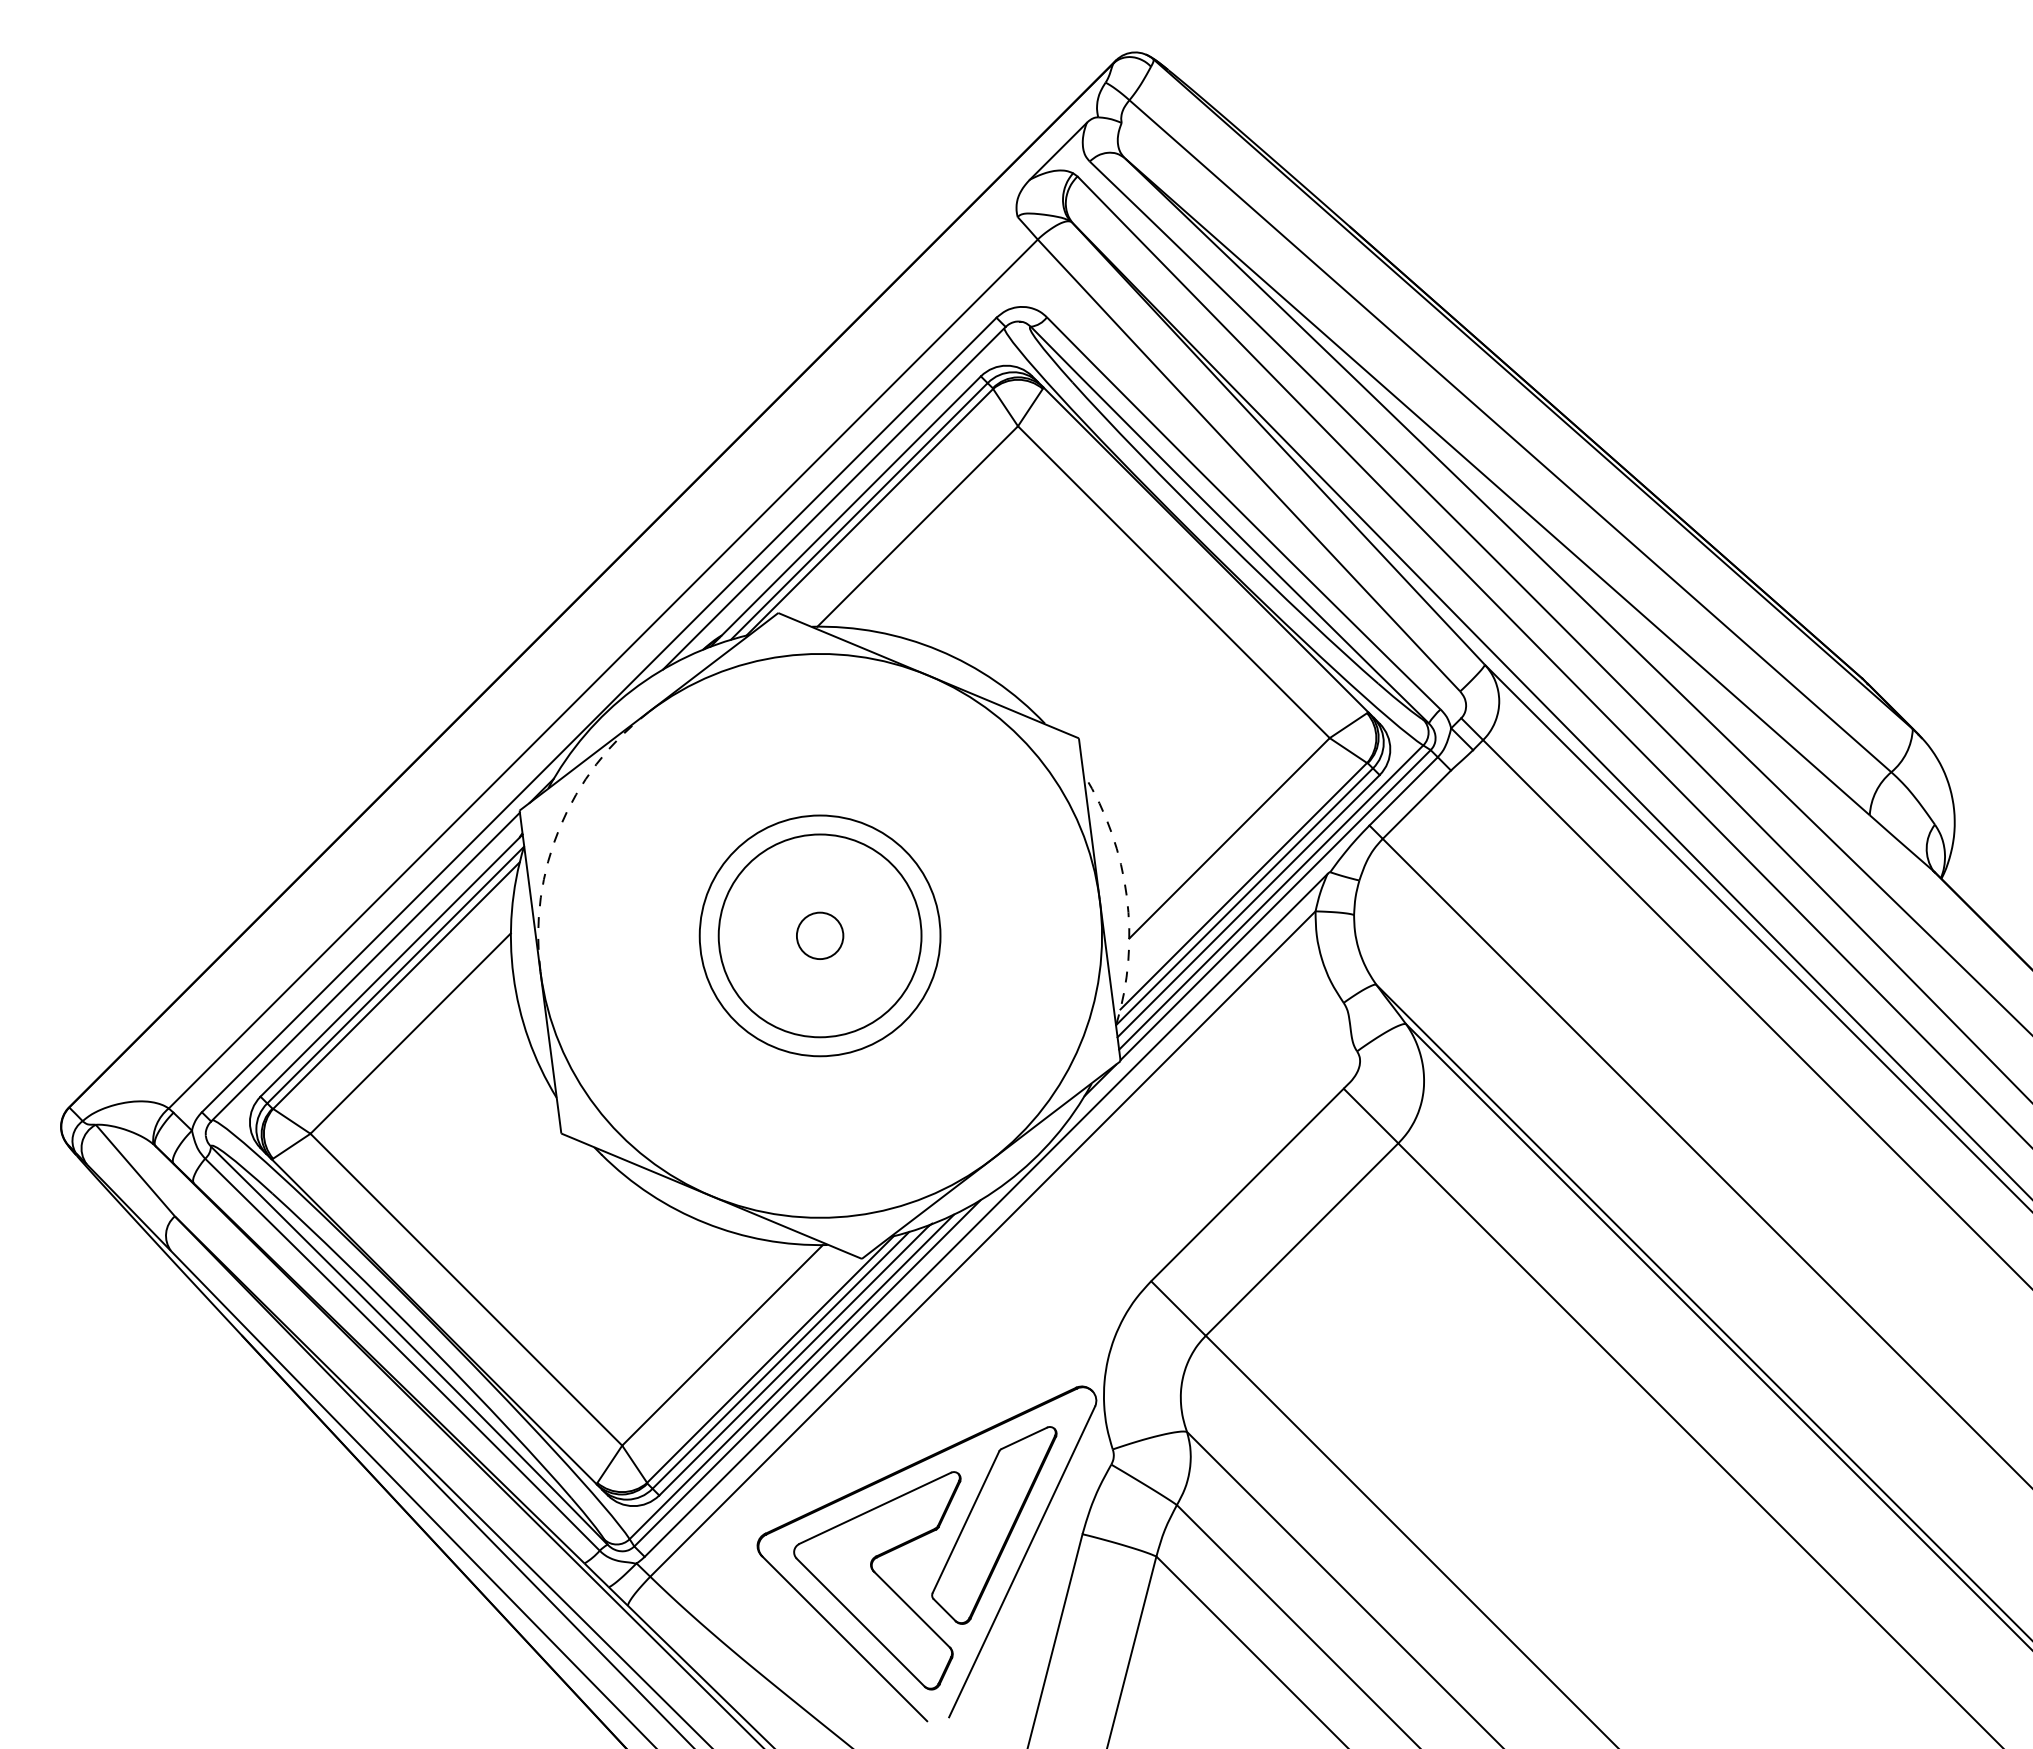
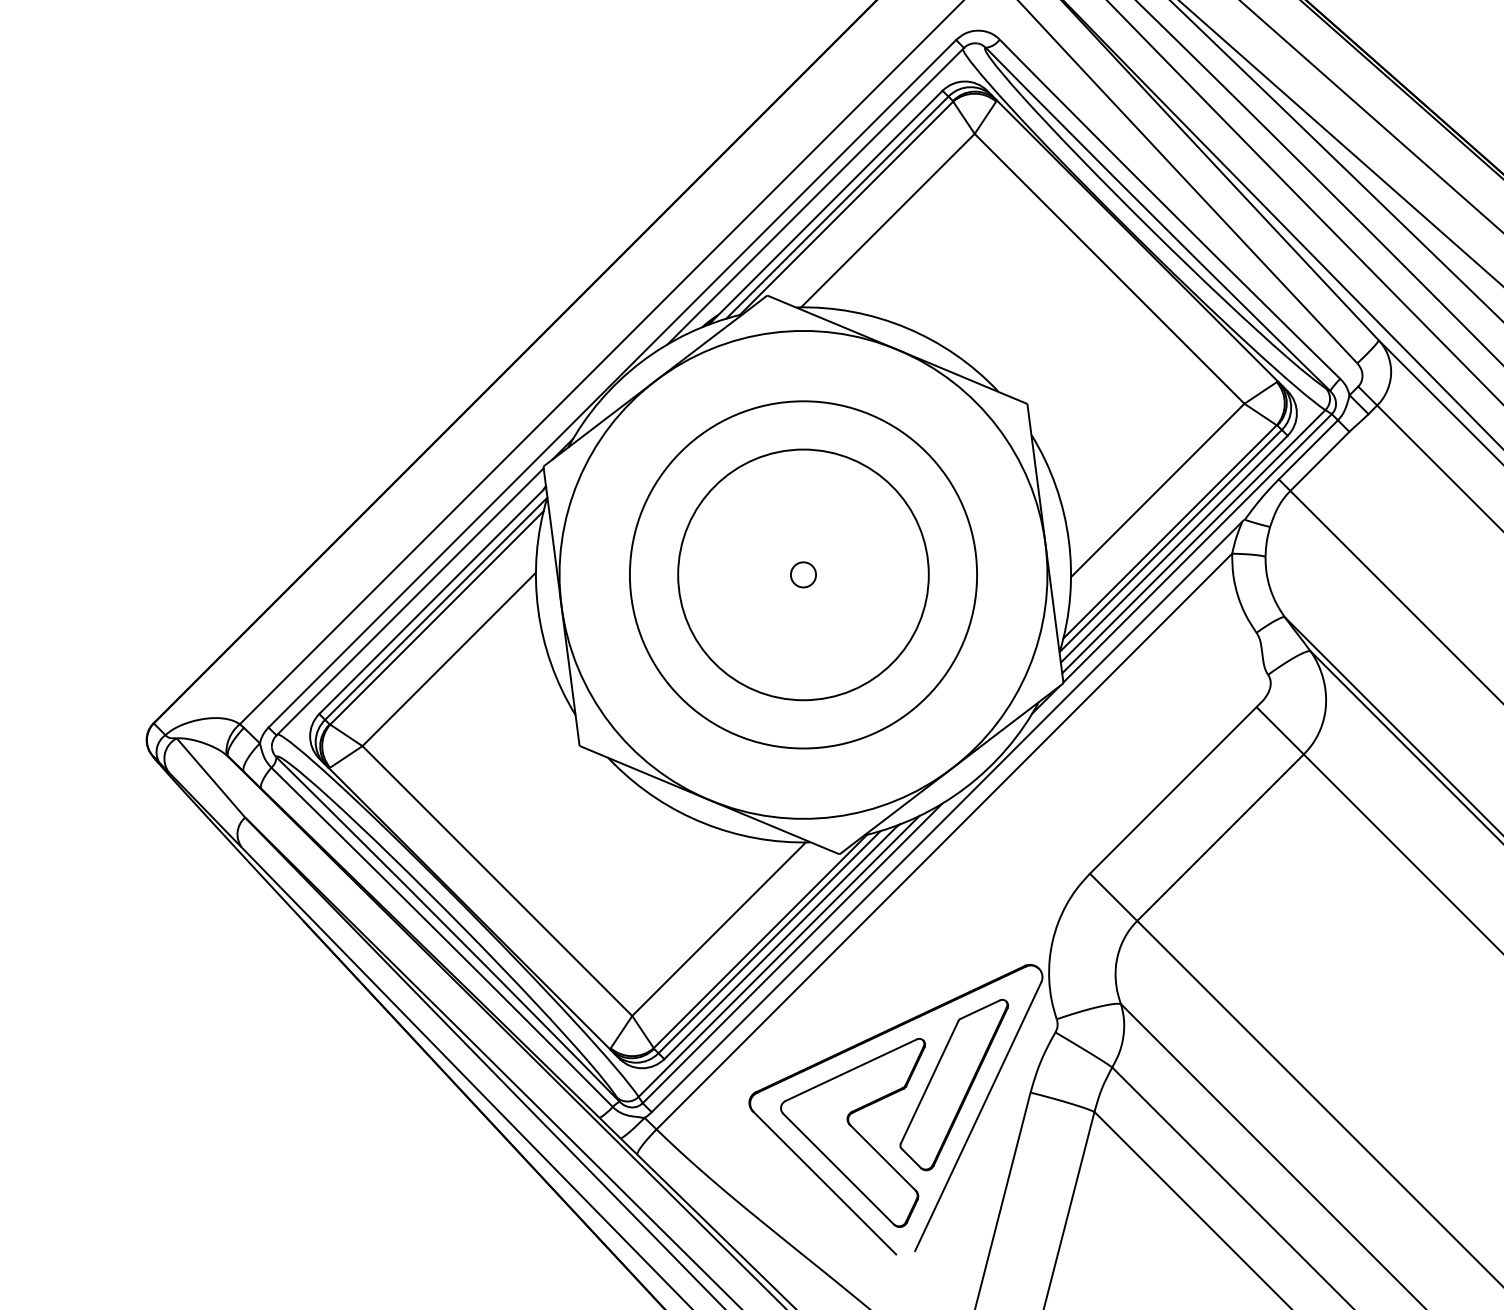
arc: (559, 827) -> (577, 481), dashed -> solid
arc: (1126, 896) -> (1068, 540), dashed -> solid
circle: (819, 935) -> (802, 574), size x0.62
circle: (819, 935) -> (802, 574), size x1.43
circle: (819, 935) -> (802, 574), size x1.67

